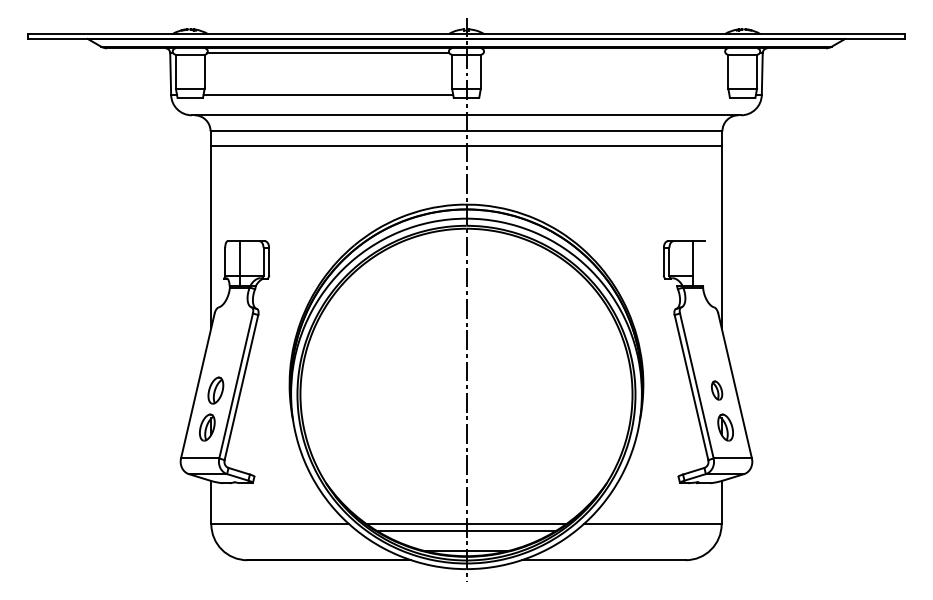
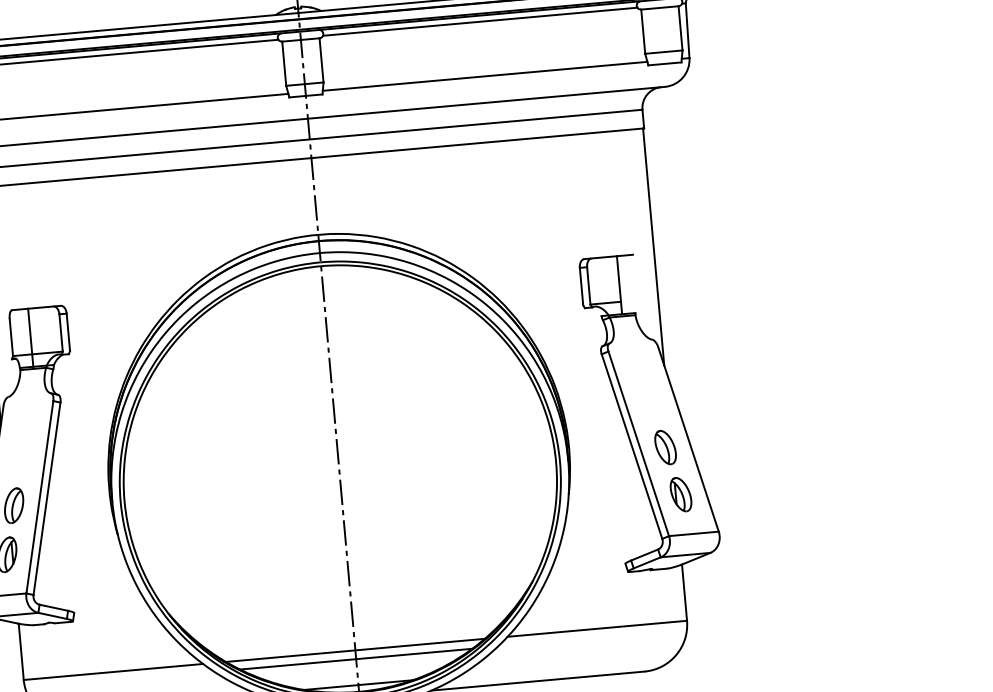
line: (604, 53) -> (480, 22), added
line: (604, 95) -> (485, 76), added
part: (716, 390) -> (664, 447), size x1.43

